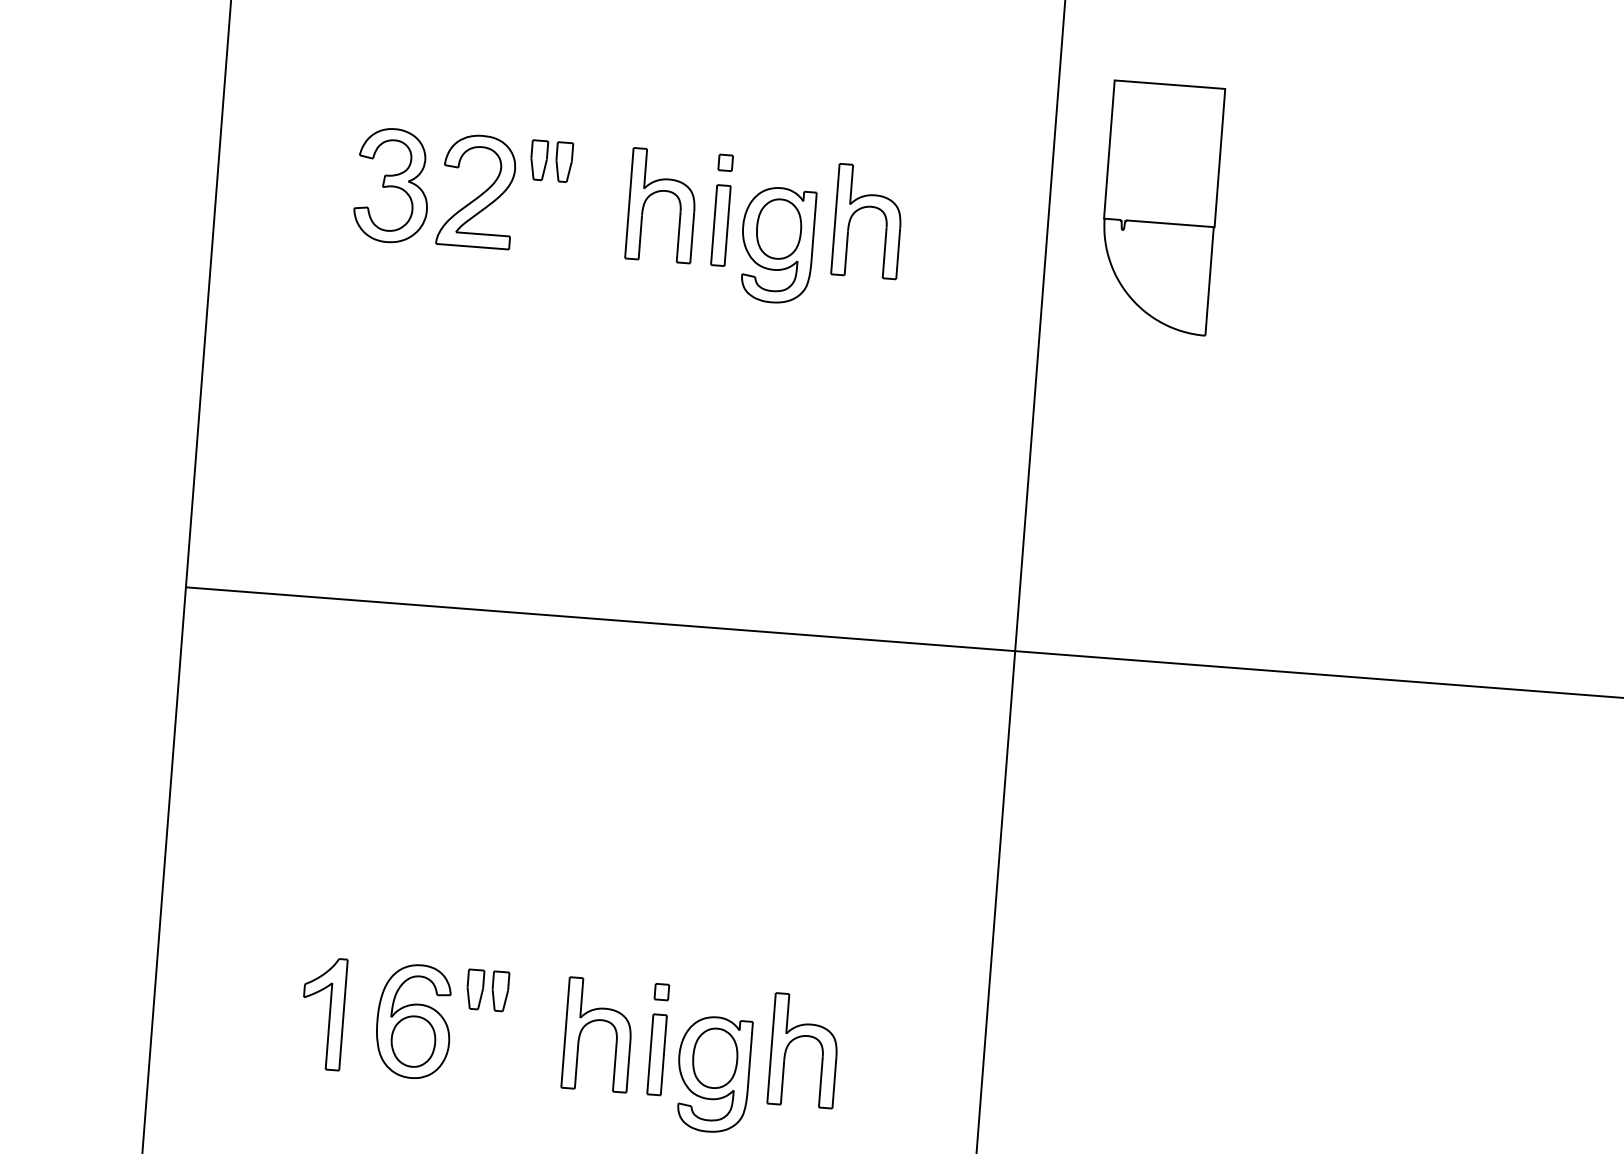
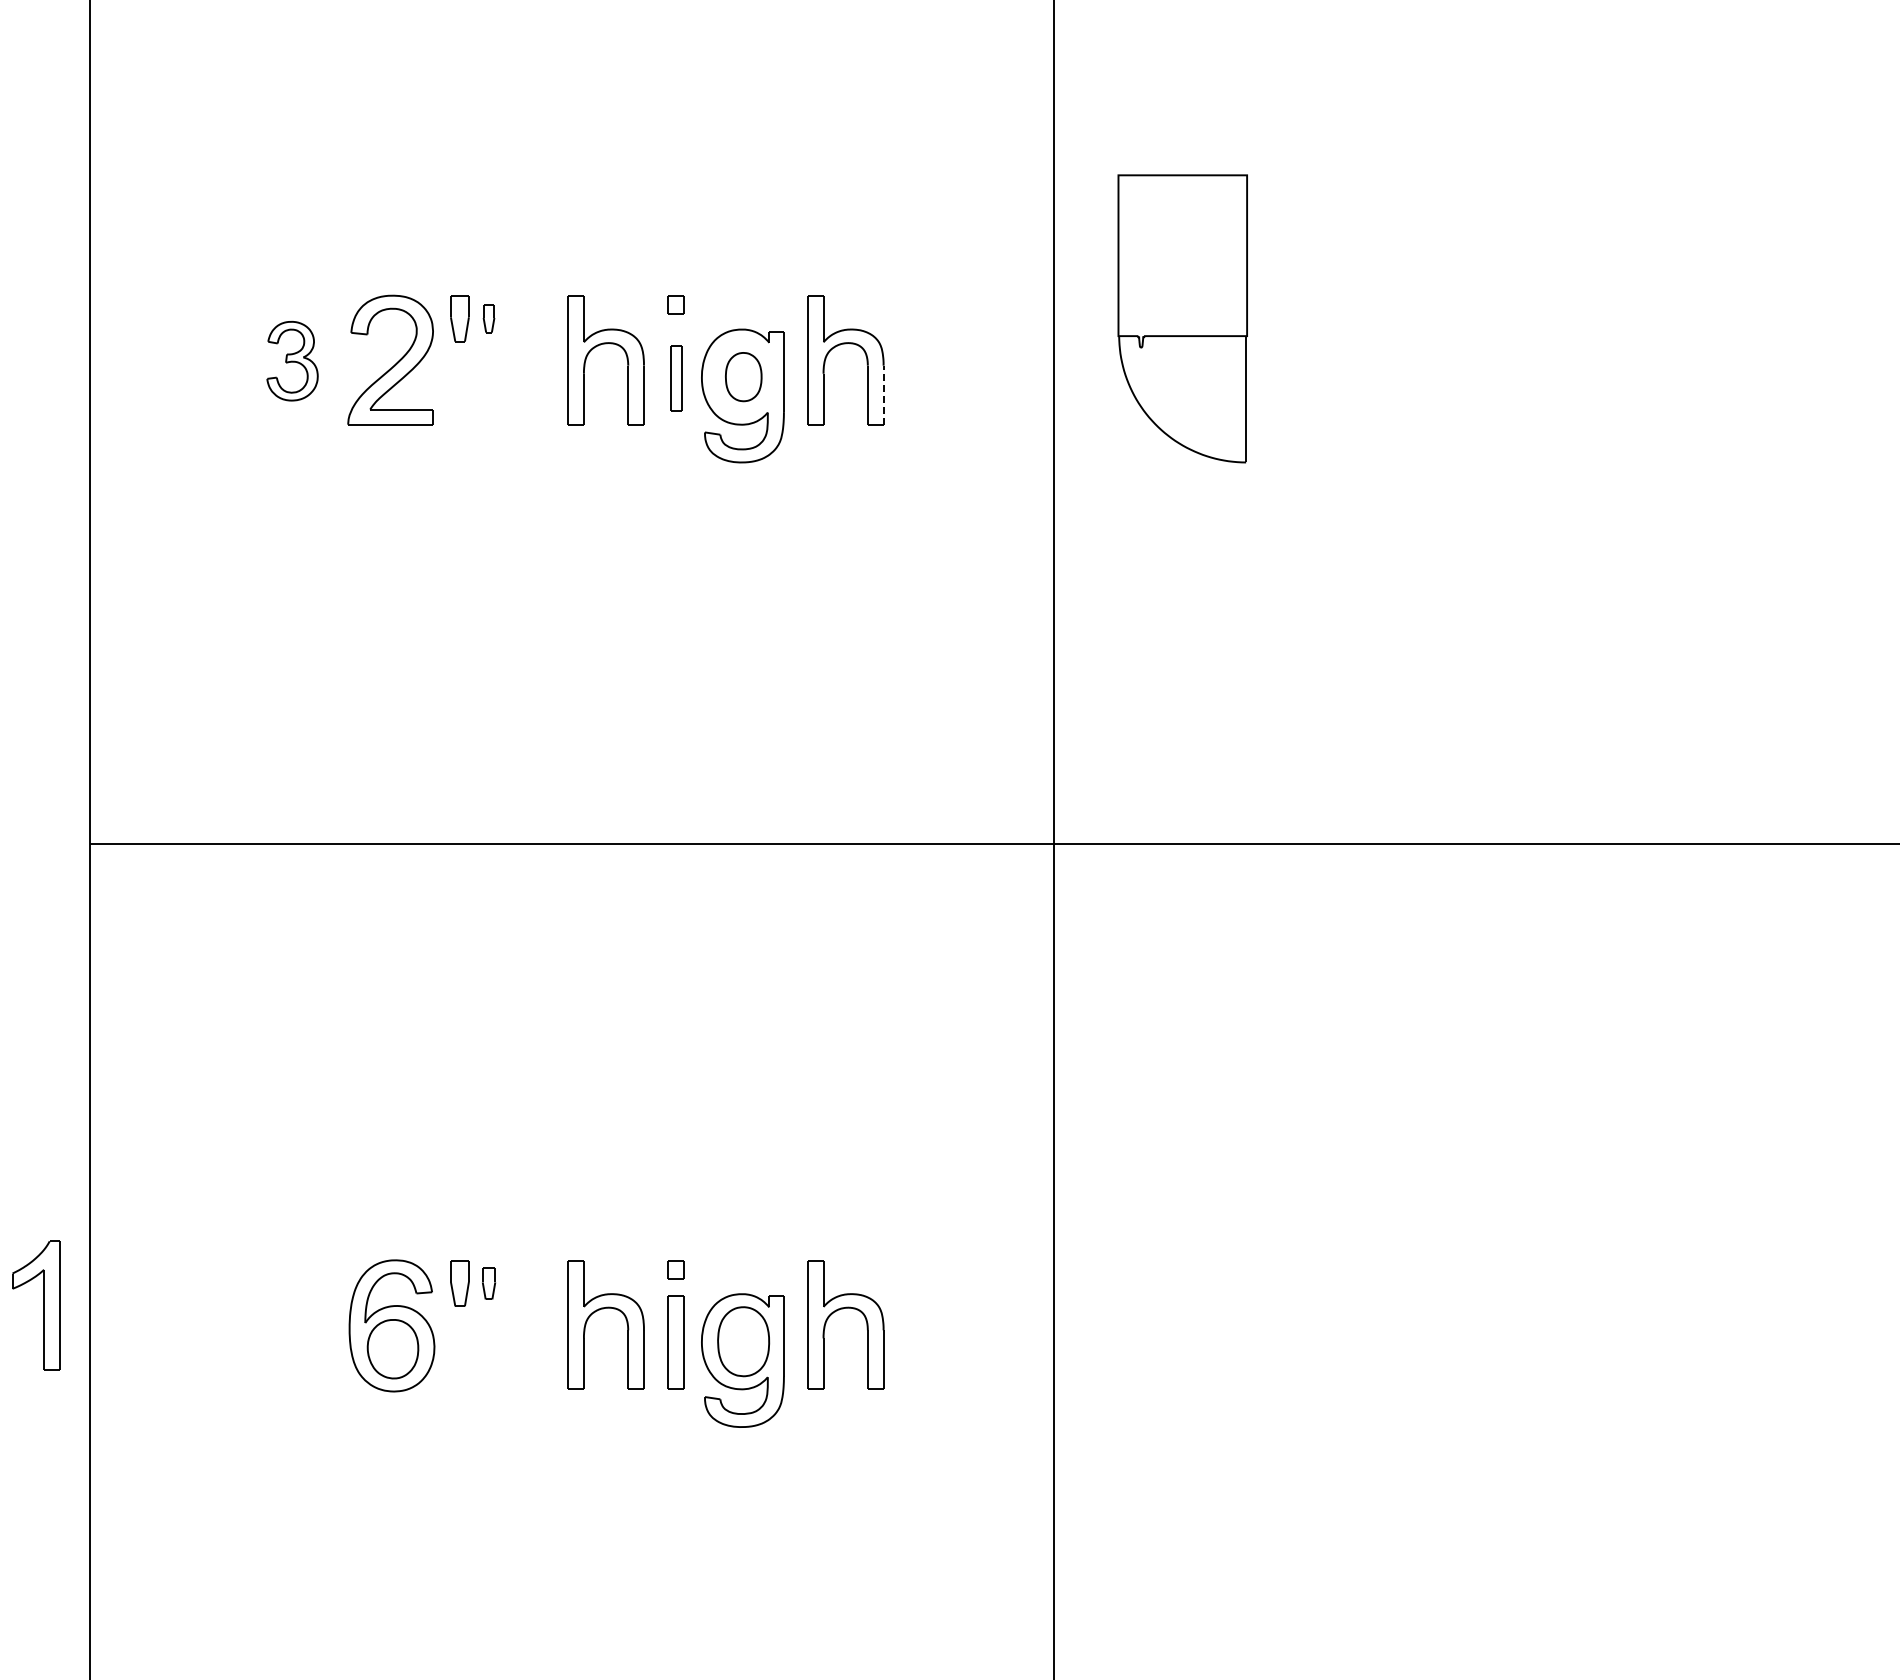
part: (563, 161) -> (488, 318), size x0.6
part: (392, 184) -> (292, 360), size x0.6
part: (720, 225) -> (675, 378), size x0.7
part: (779, 228) -> (743, 376), size x0.7
line: (898, 254) -> (883, 395), solid -> dashed
part: (499, 991) -> (488, 1283), size x0.7
part: (329, 1013) -> (43, 1305), moved

